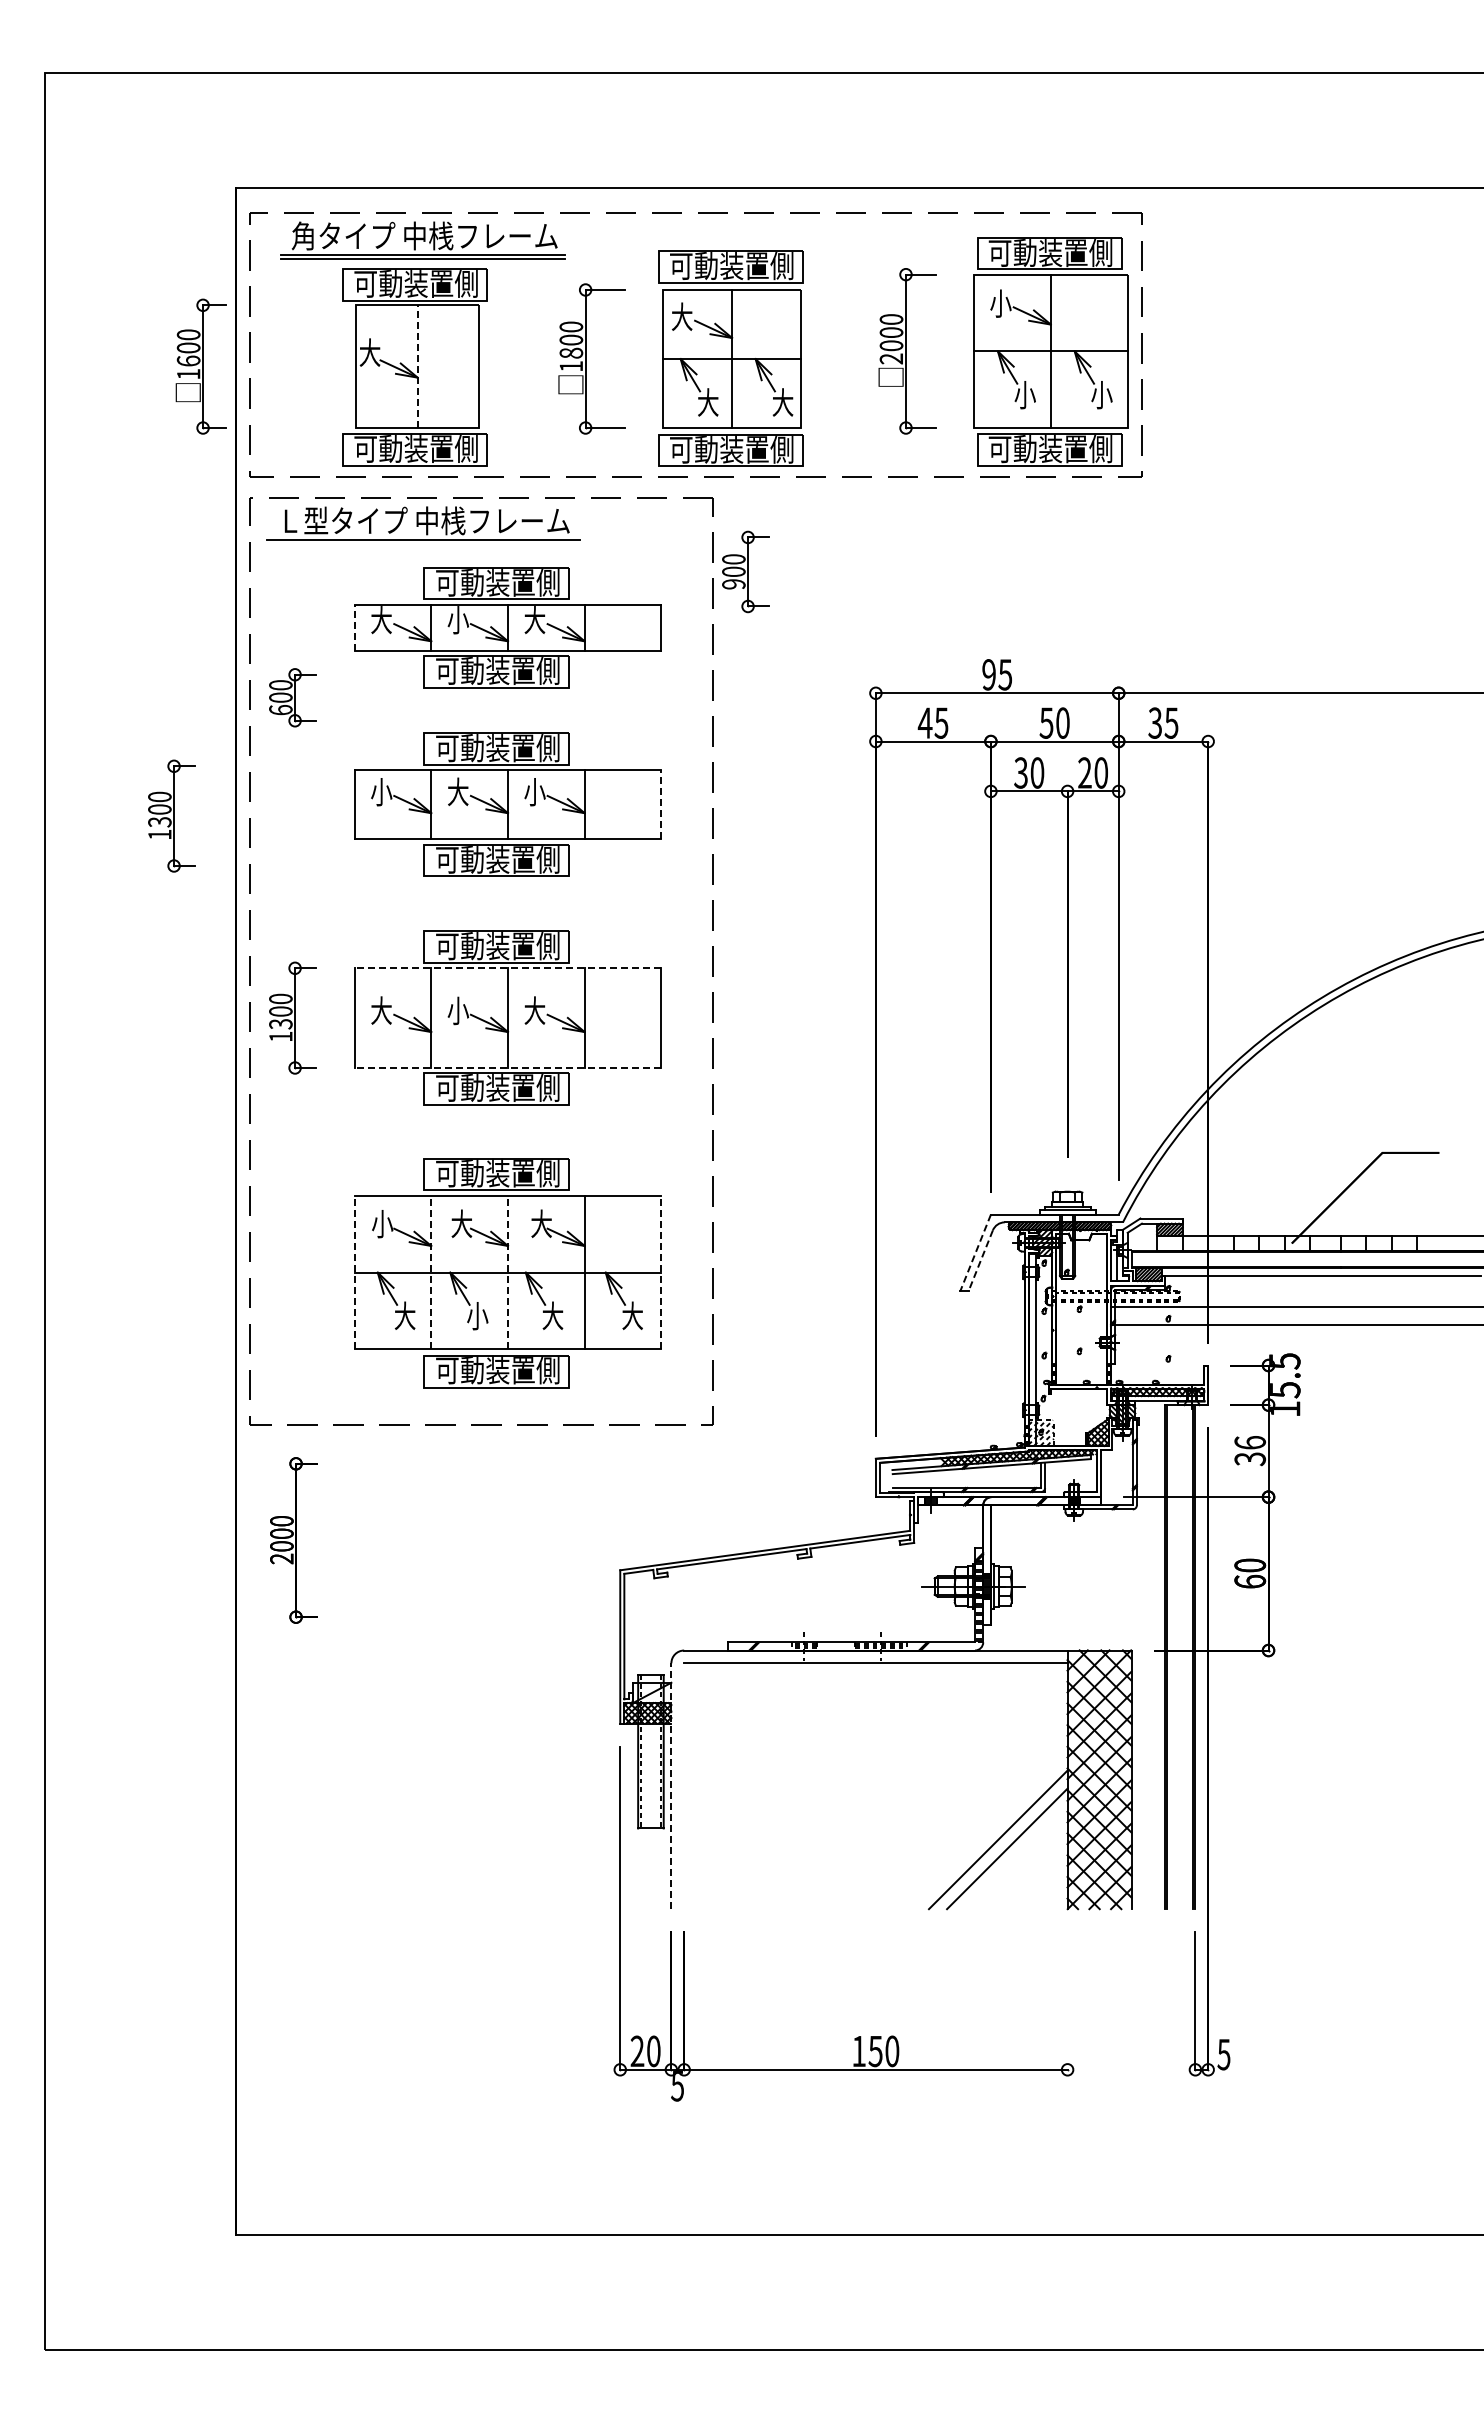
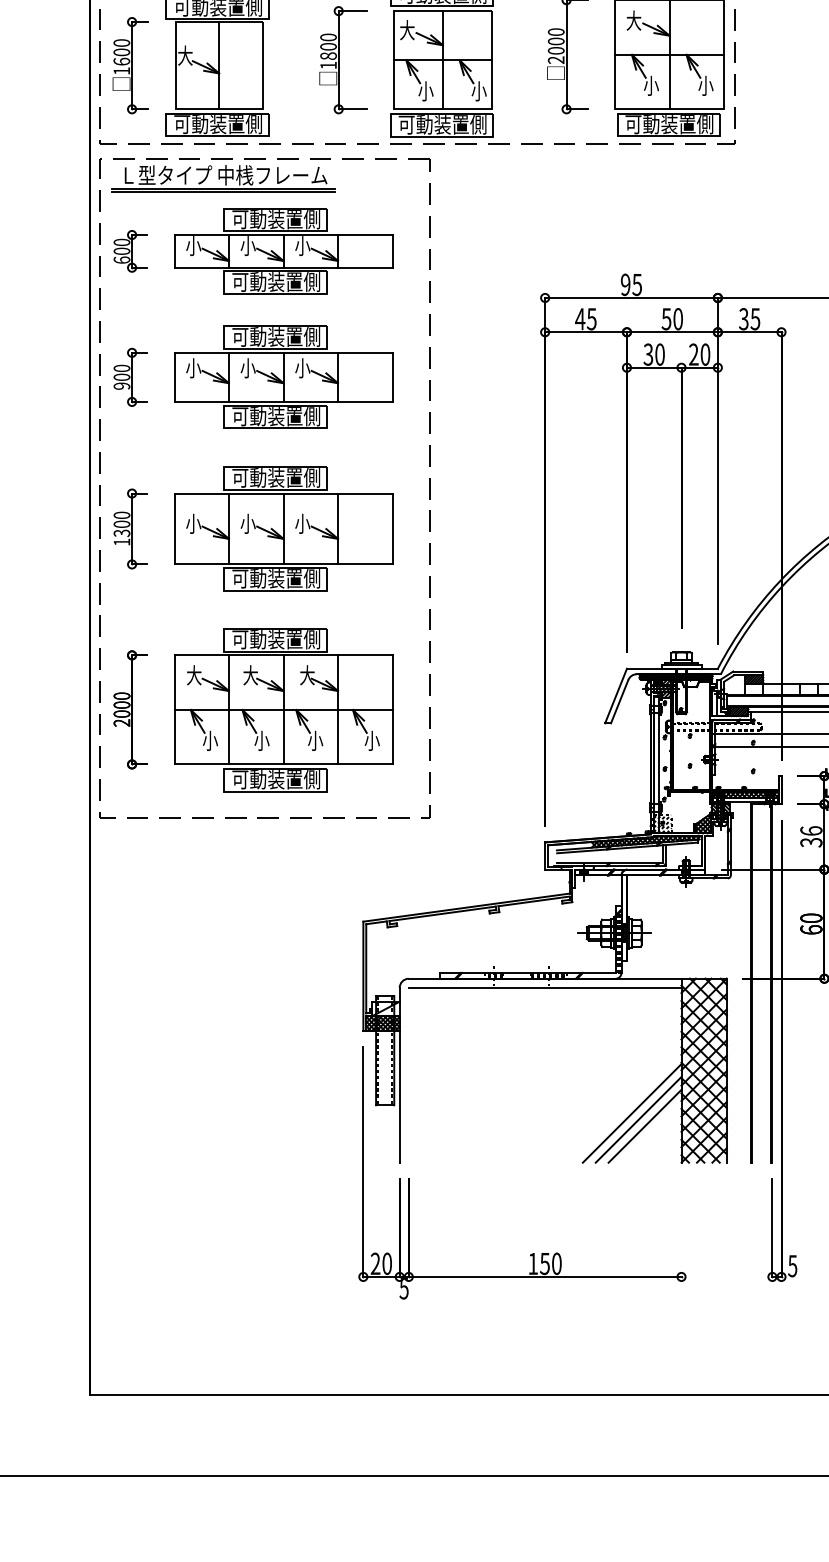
text: (1000, 303) -> (633, 20), 小 -> 大
part: (200, 366) -> (130, 65), moved
line: (417, 366) -> (219, 65), dashed -> solid
text: (708, 402) -> (426, 91), 大 -> 小
text: (782, 402) -> (478, 91), 大 -> 小
line: (423, 544) -> (223, 192), added
part: (745, 571) -> (130, 377), moved
text: (381, 621) -> (193, 246), 大 -> 小
text: (534, 621) -> (302, 246), 大 -> 小
line: (354, 627) -> (174, 251), dashed -> solid
part: (292, 697) -> (130, 251), moved
text: (457, 791) -> (247, 367), 大 -> 小
line: (661, 804) -> (392, 377), dashed -> solid
part: (171, 815) -> (44, 384), removed
line: (507, 968) -> (283, 493), dashed -> solid
text: (381, 1010) -> (193, 523), 大 -> 小
text: (534, 1010) -> (302, 523), 大 -> 小
line: (507, 1068) -> (283, 564), dashed -> solid
text: (382, 1223) -> (194, 675), 小 -> 大
line: (975, 1253) -> (616, 696), dashed -> solid
line: (980, 1260) -> (619, 701), dashed -> solid
line: (354, 1272) -> (174, 709), dashed -> solid
line: (431, 1272) -> (229, 709), dashed -> solid
line: (508, 1272) -> (283, 709), dashed -> solid
line: (661, 1272) -> (392, 709), dashed -> solid
text: (404, 1315) -> (209, 740), 大 -> 小
text: (552, 1315) -> (315, 740), 大 -> 小
text: (632, 1315) -> (372, 740), 大 -> 小
part: (293, 1540) -> (130, 709), moved
line: (671, 1786) -> (399, 1075), dashed -> solid
line: (1016, 1857) -> (645, 1125), added

